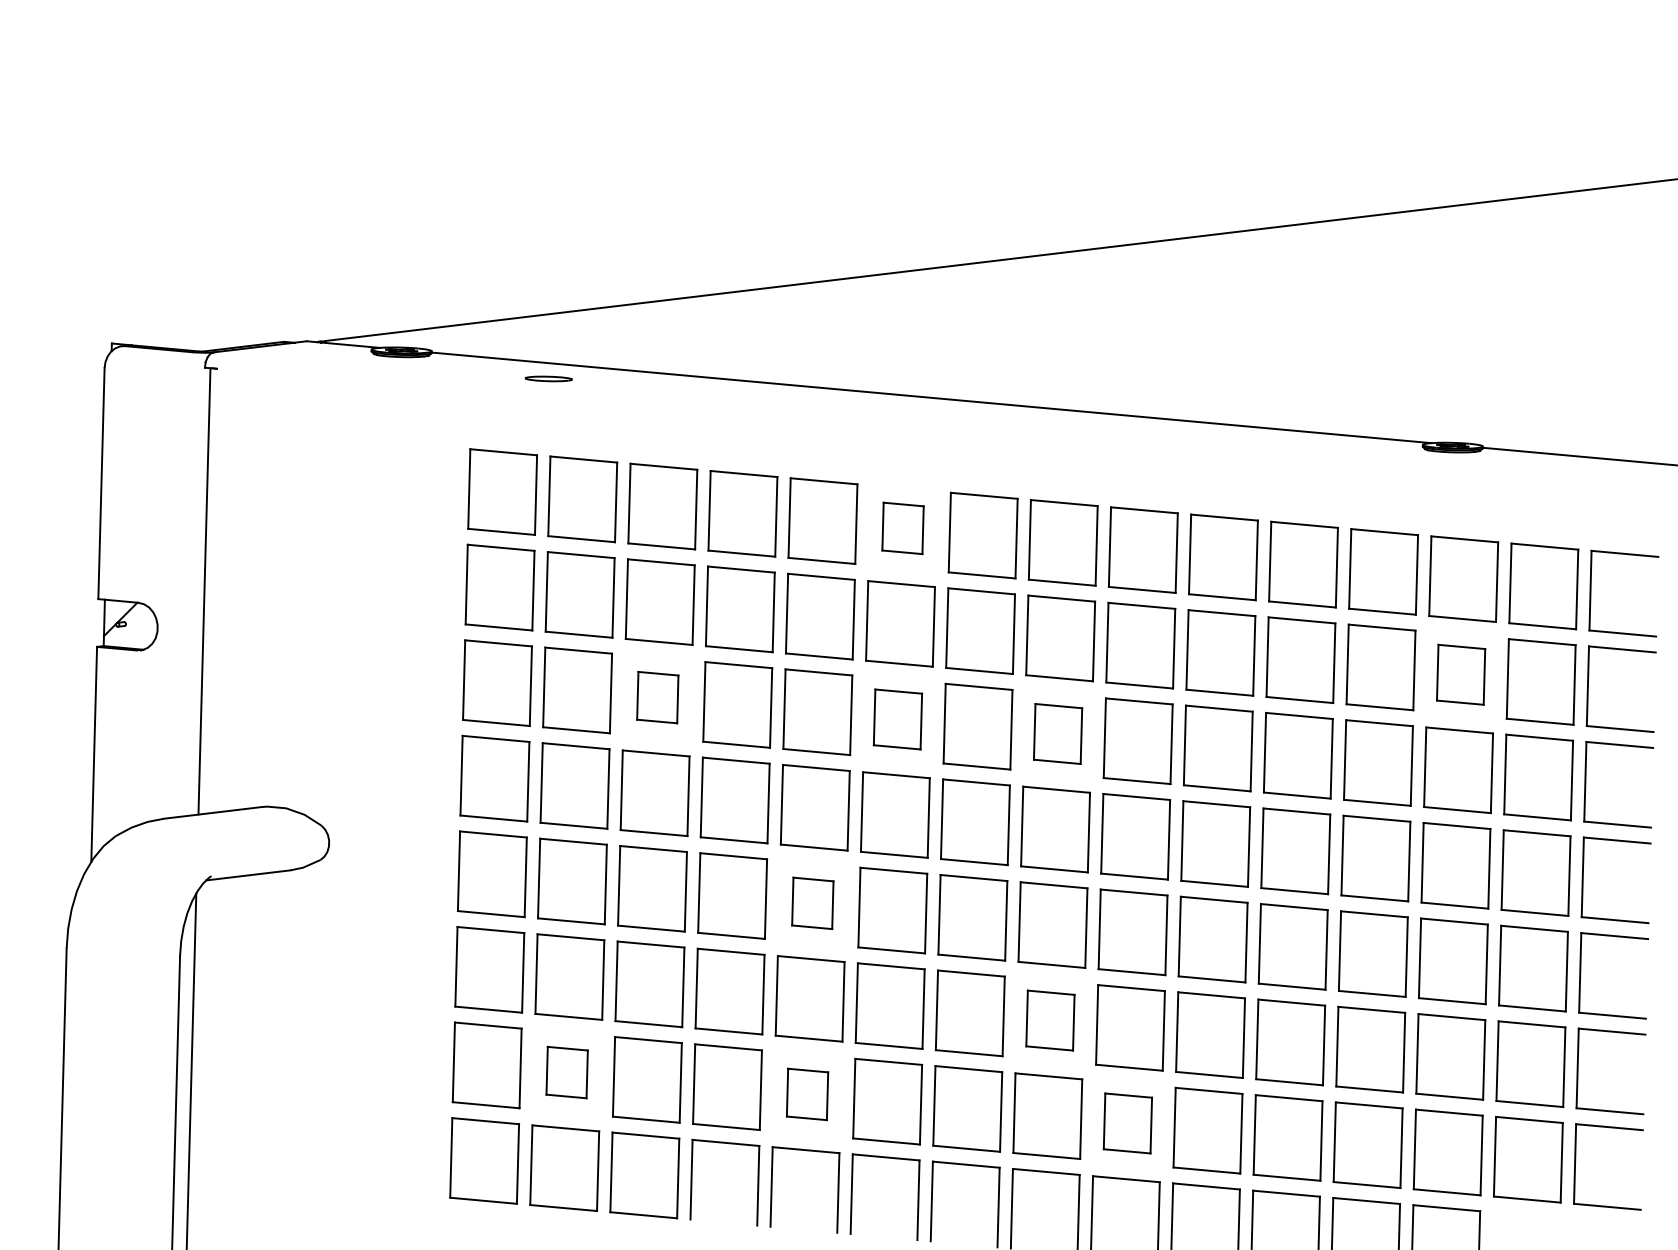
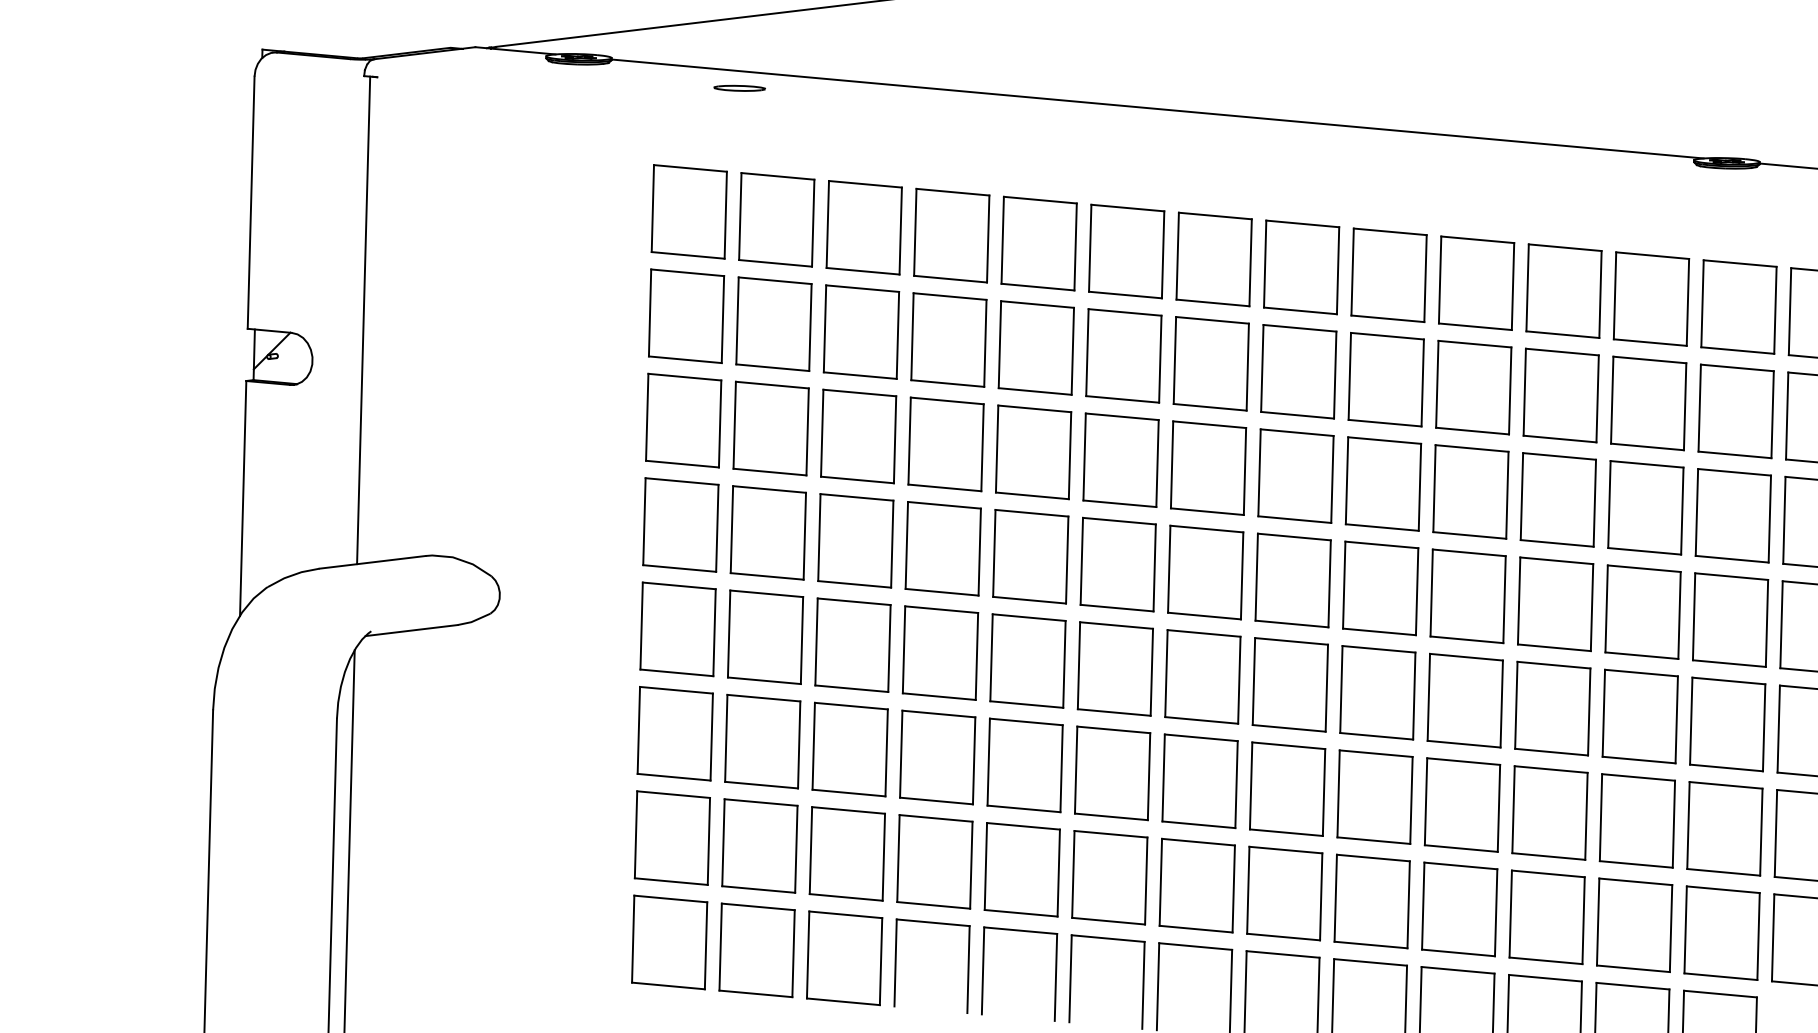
part: (902, 528) -> (1126, 251), size x1.67
part: (1460, 674) -> (1735, 411), size x1.43
part: (657, 697) -> (858, 436), size x1.67
part: (897, 719) -> (1120, 460), size x1.43
part: (1057, 733) -> (1295, 475), size x1.43
part: (812, 903) -> (1027, 661), size x1.67
part: (1050, 1020) -> (1287, 789), size x1.43
part: (566, 1072) -> (759, 845), size x1.67
part: (807, 1094) -> (1022, 869), size x1.67
part: (1127, 1123) -> (1371, 901), size x1.43

